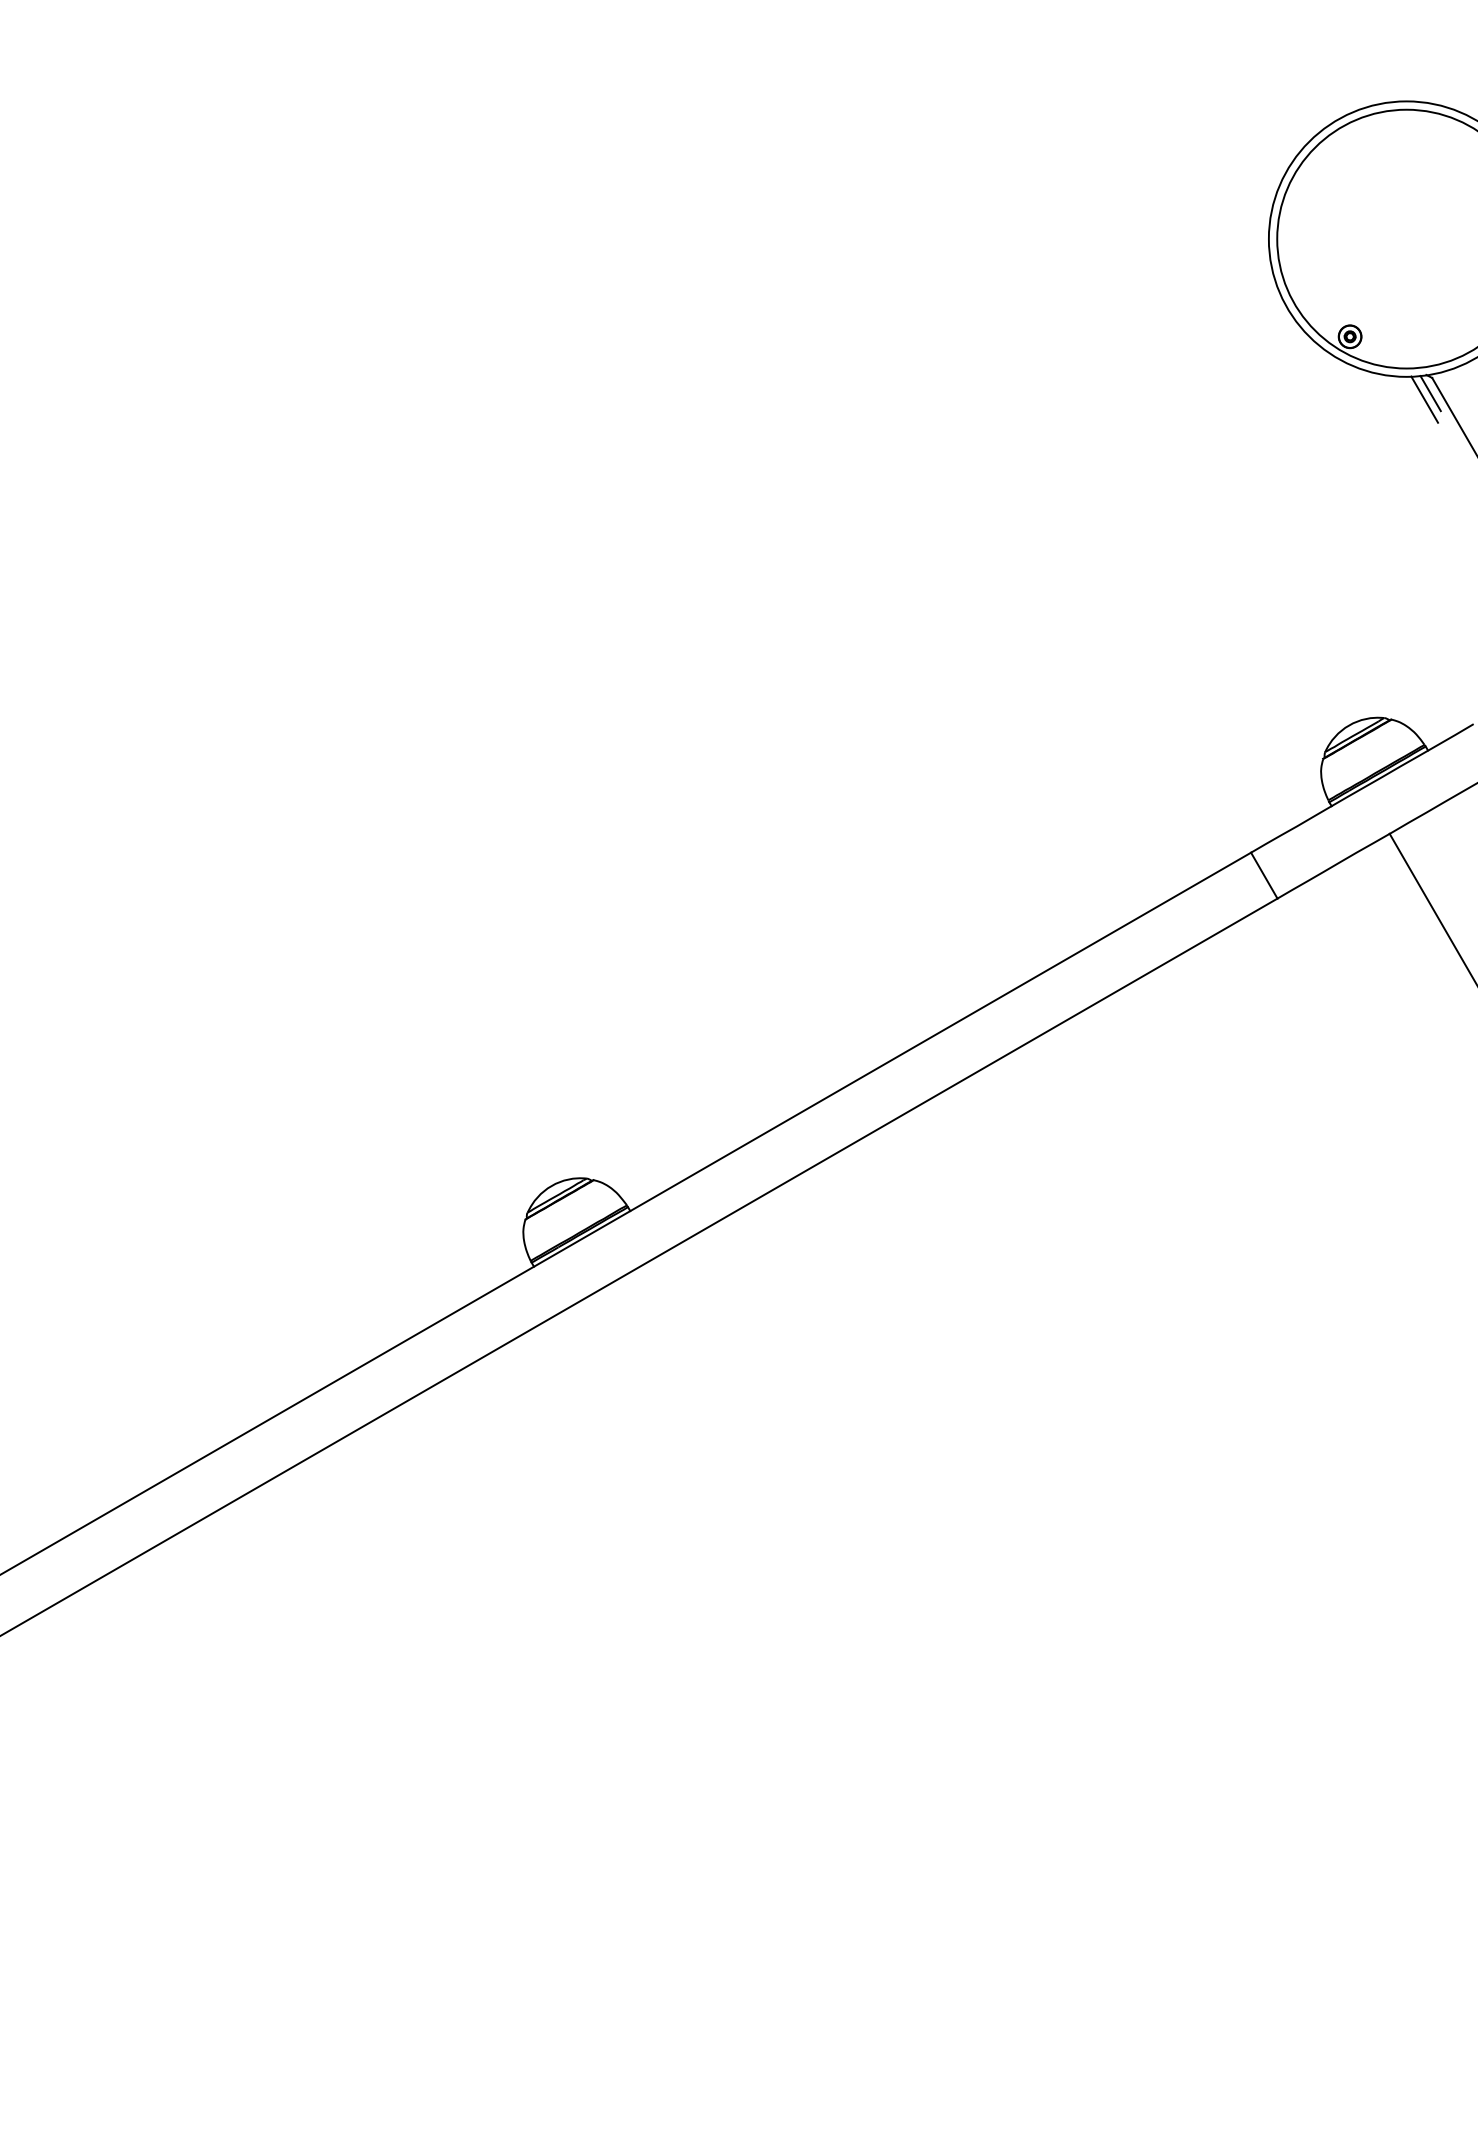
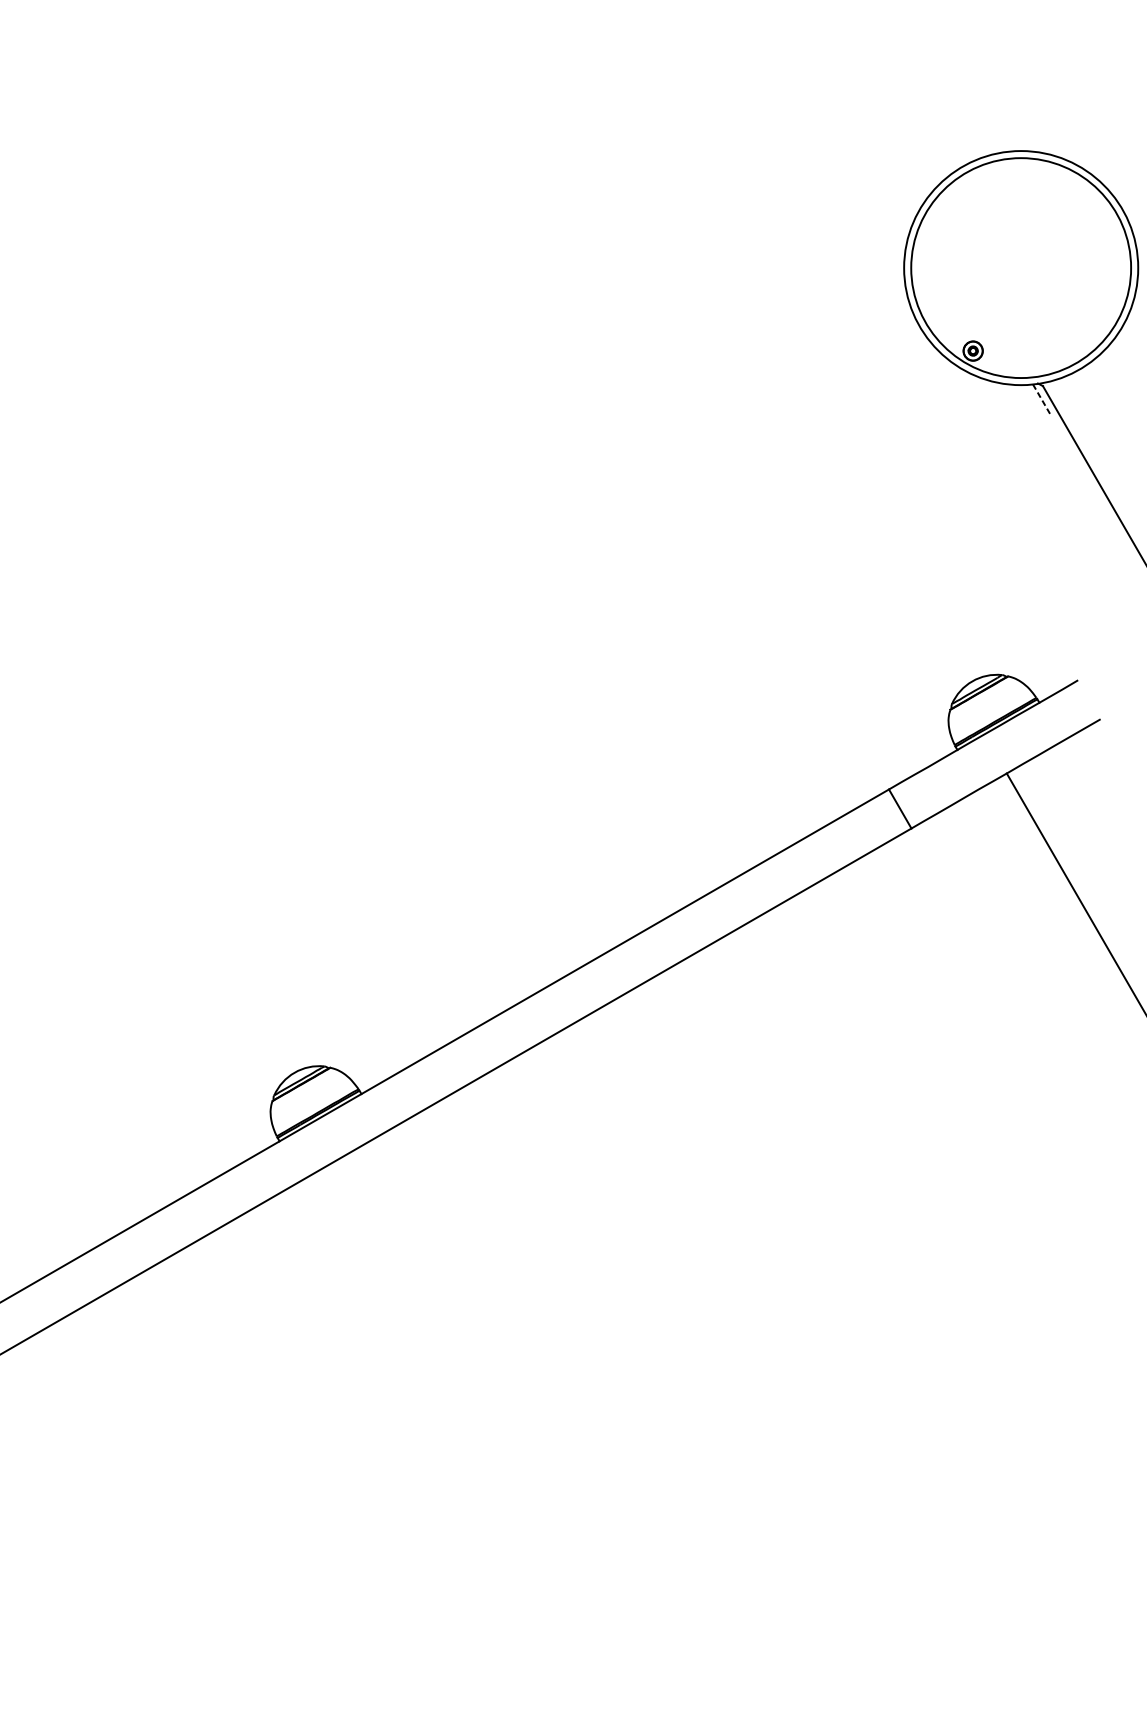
line: (1430, 394) -> (1041, 400), solid -> dashed
line: (1424, 399) -> (1036, 404), removed

